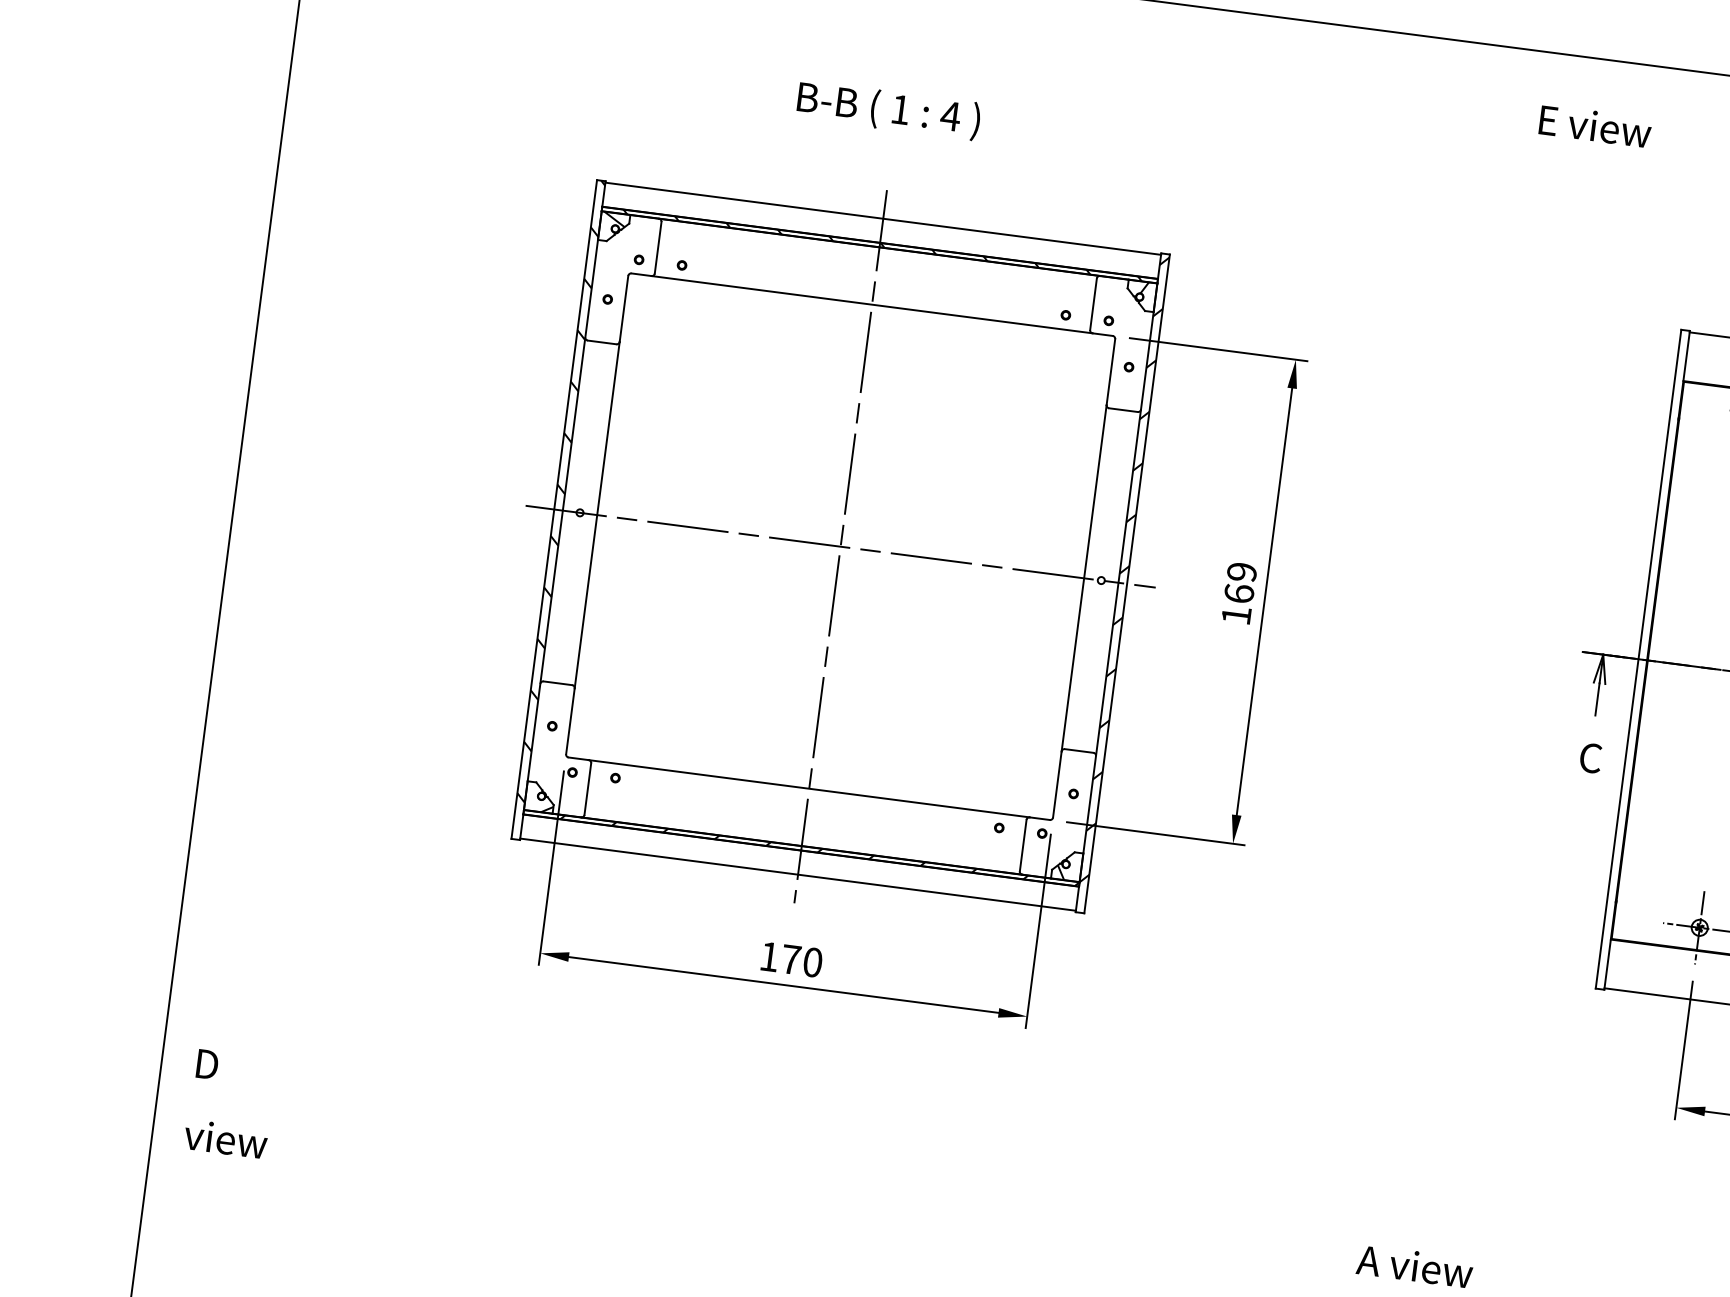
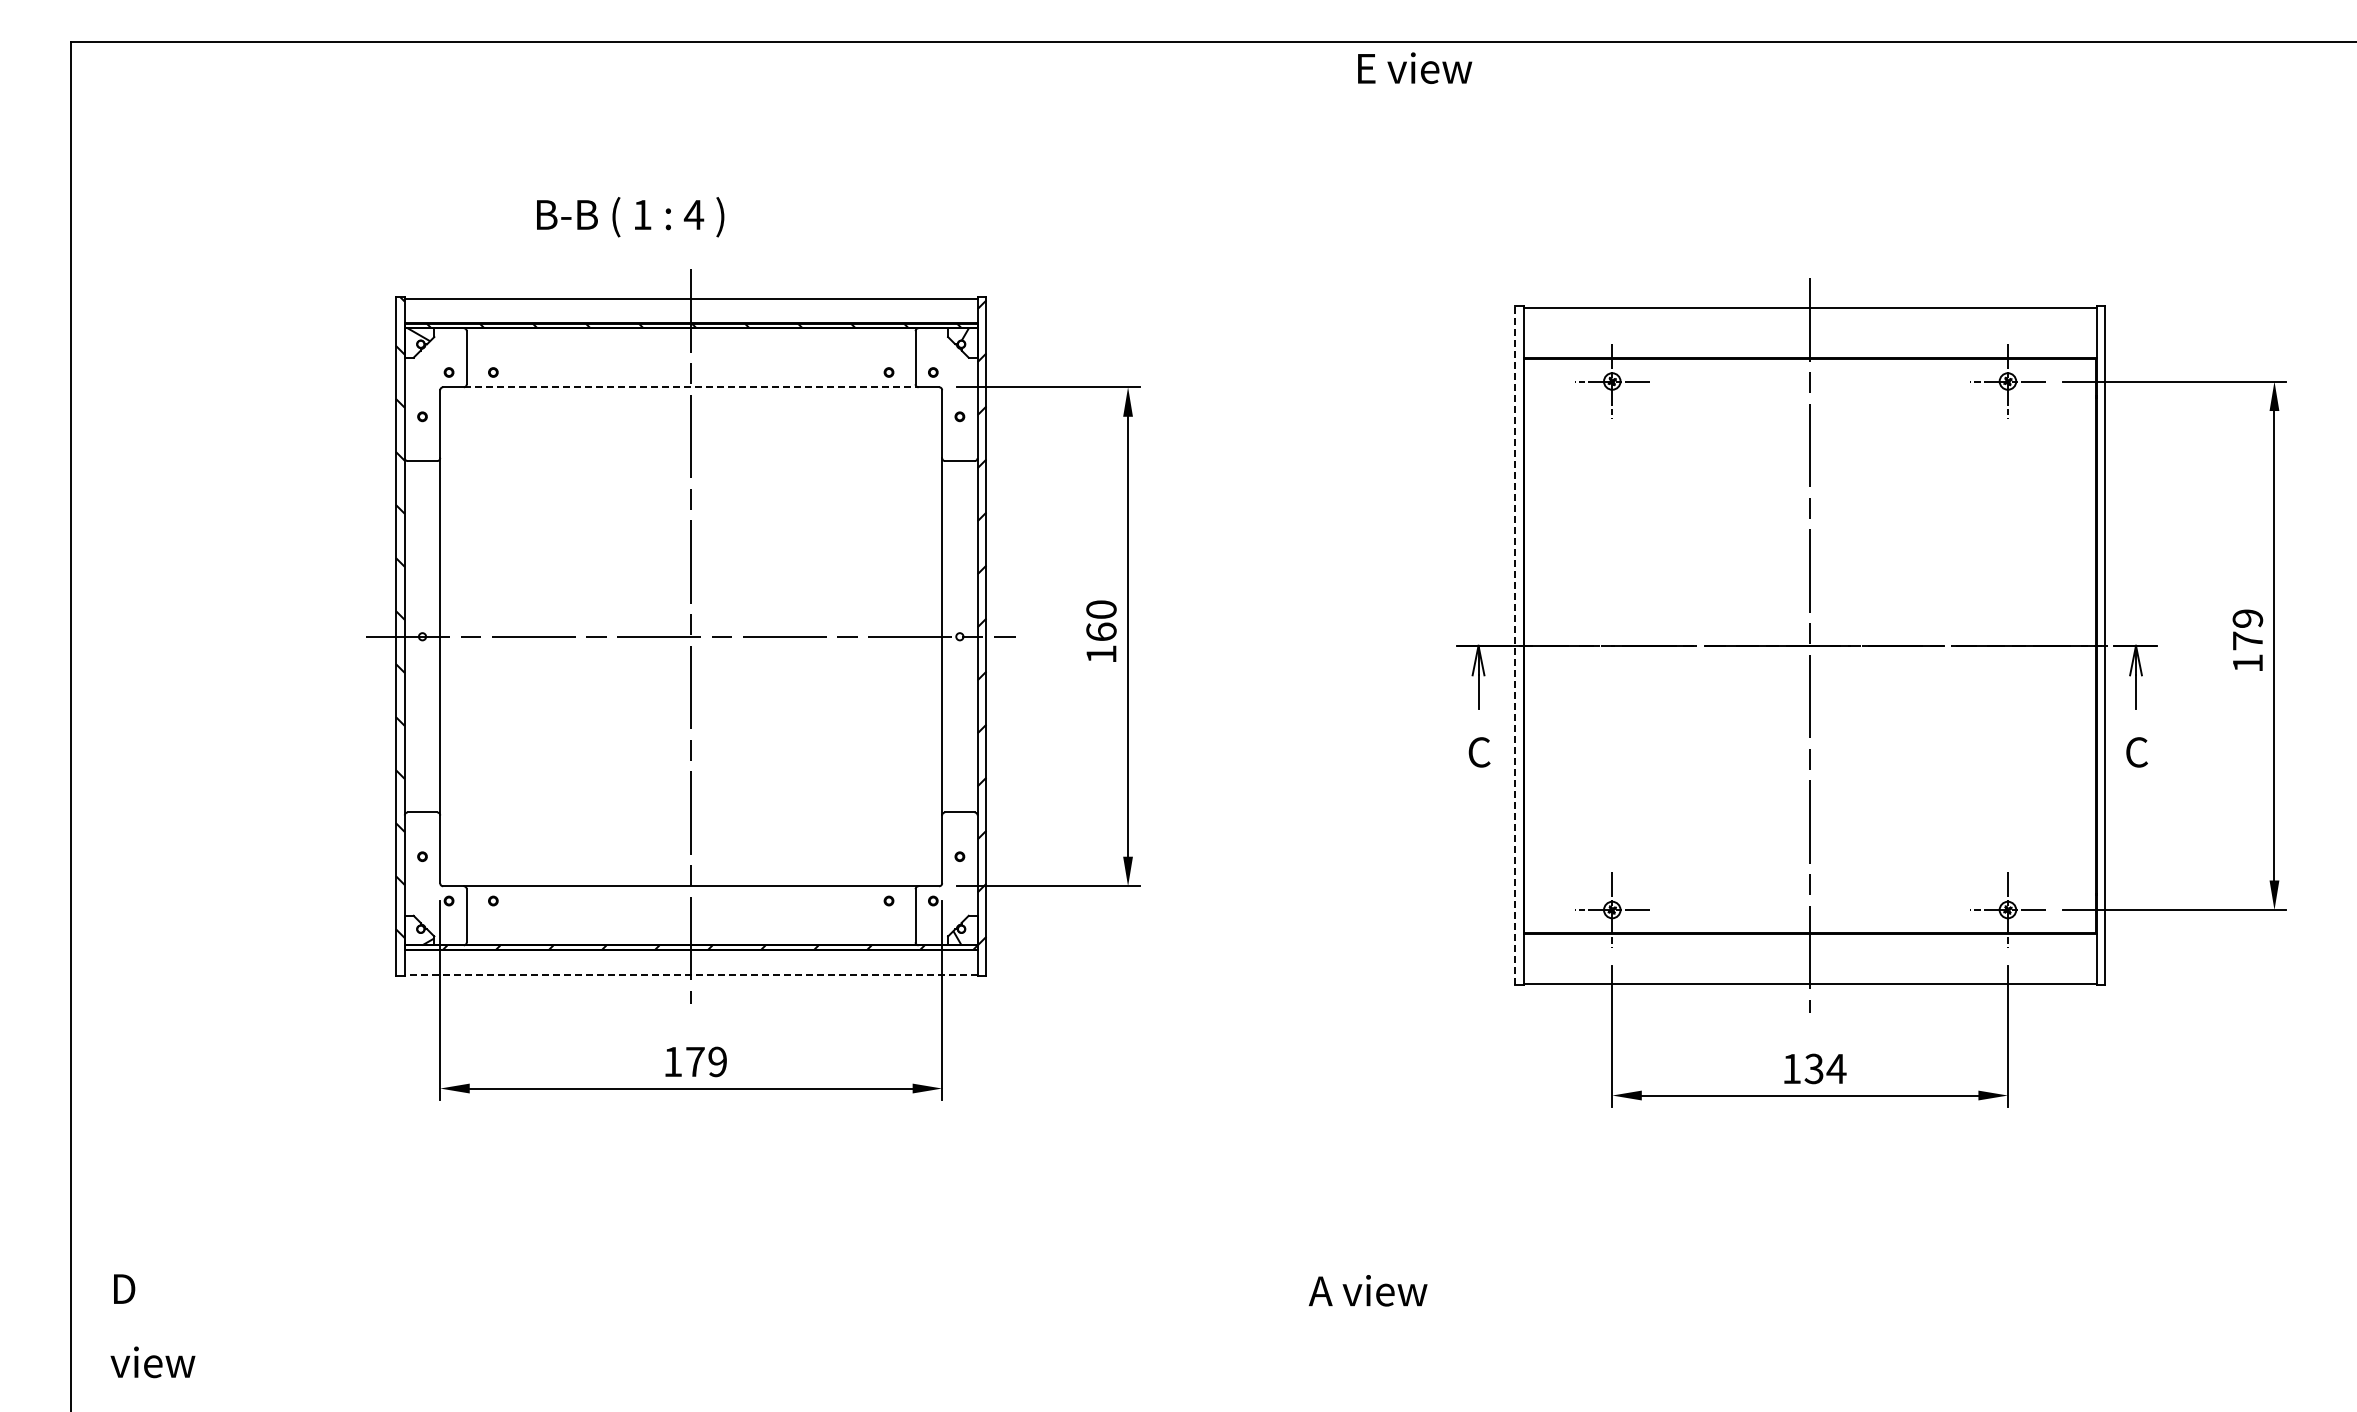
text: (888, 110) -> (630, 217), moved
text: (1596, 125) -> (1415, 67), moved
line: (872, 304) -> (691, 387), solid -> dashed
text: (1242, 571) -> (1101, 609), 169 -> 160
line: (1638, 658) -> (1514, 645), solid -> dashed
line: (797, 874) -> (690, 974), solid -> dashed
text: (812, 962) -> (717, 1061), 170 -> 179
text: (229, 1104) -> (152, 1326), moved

